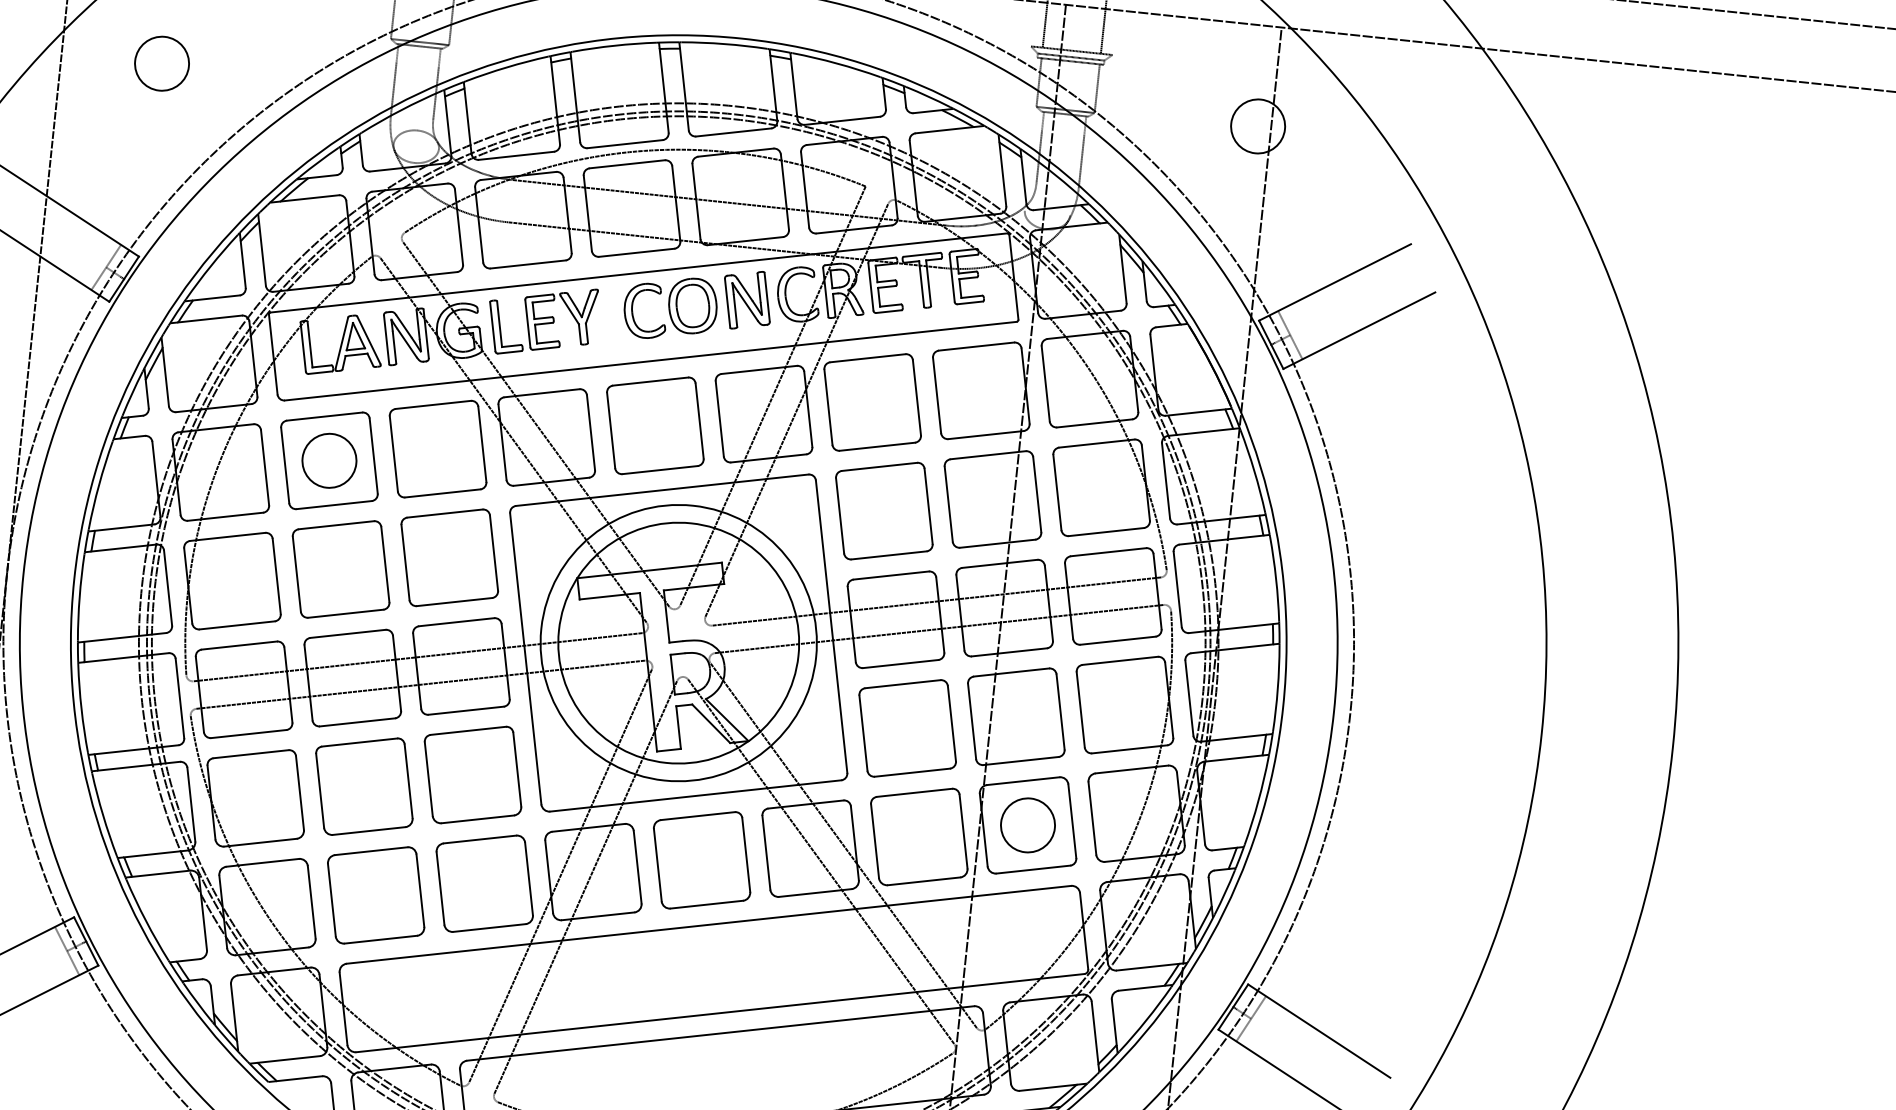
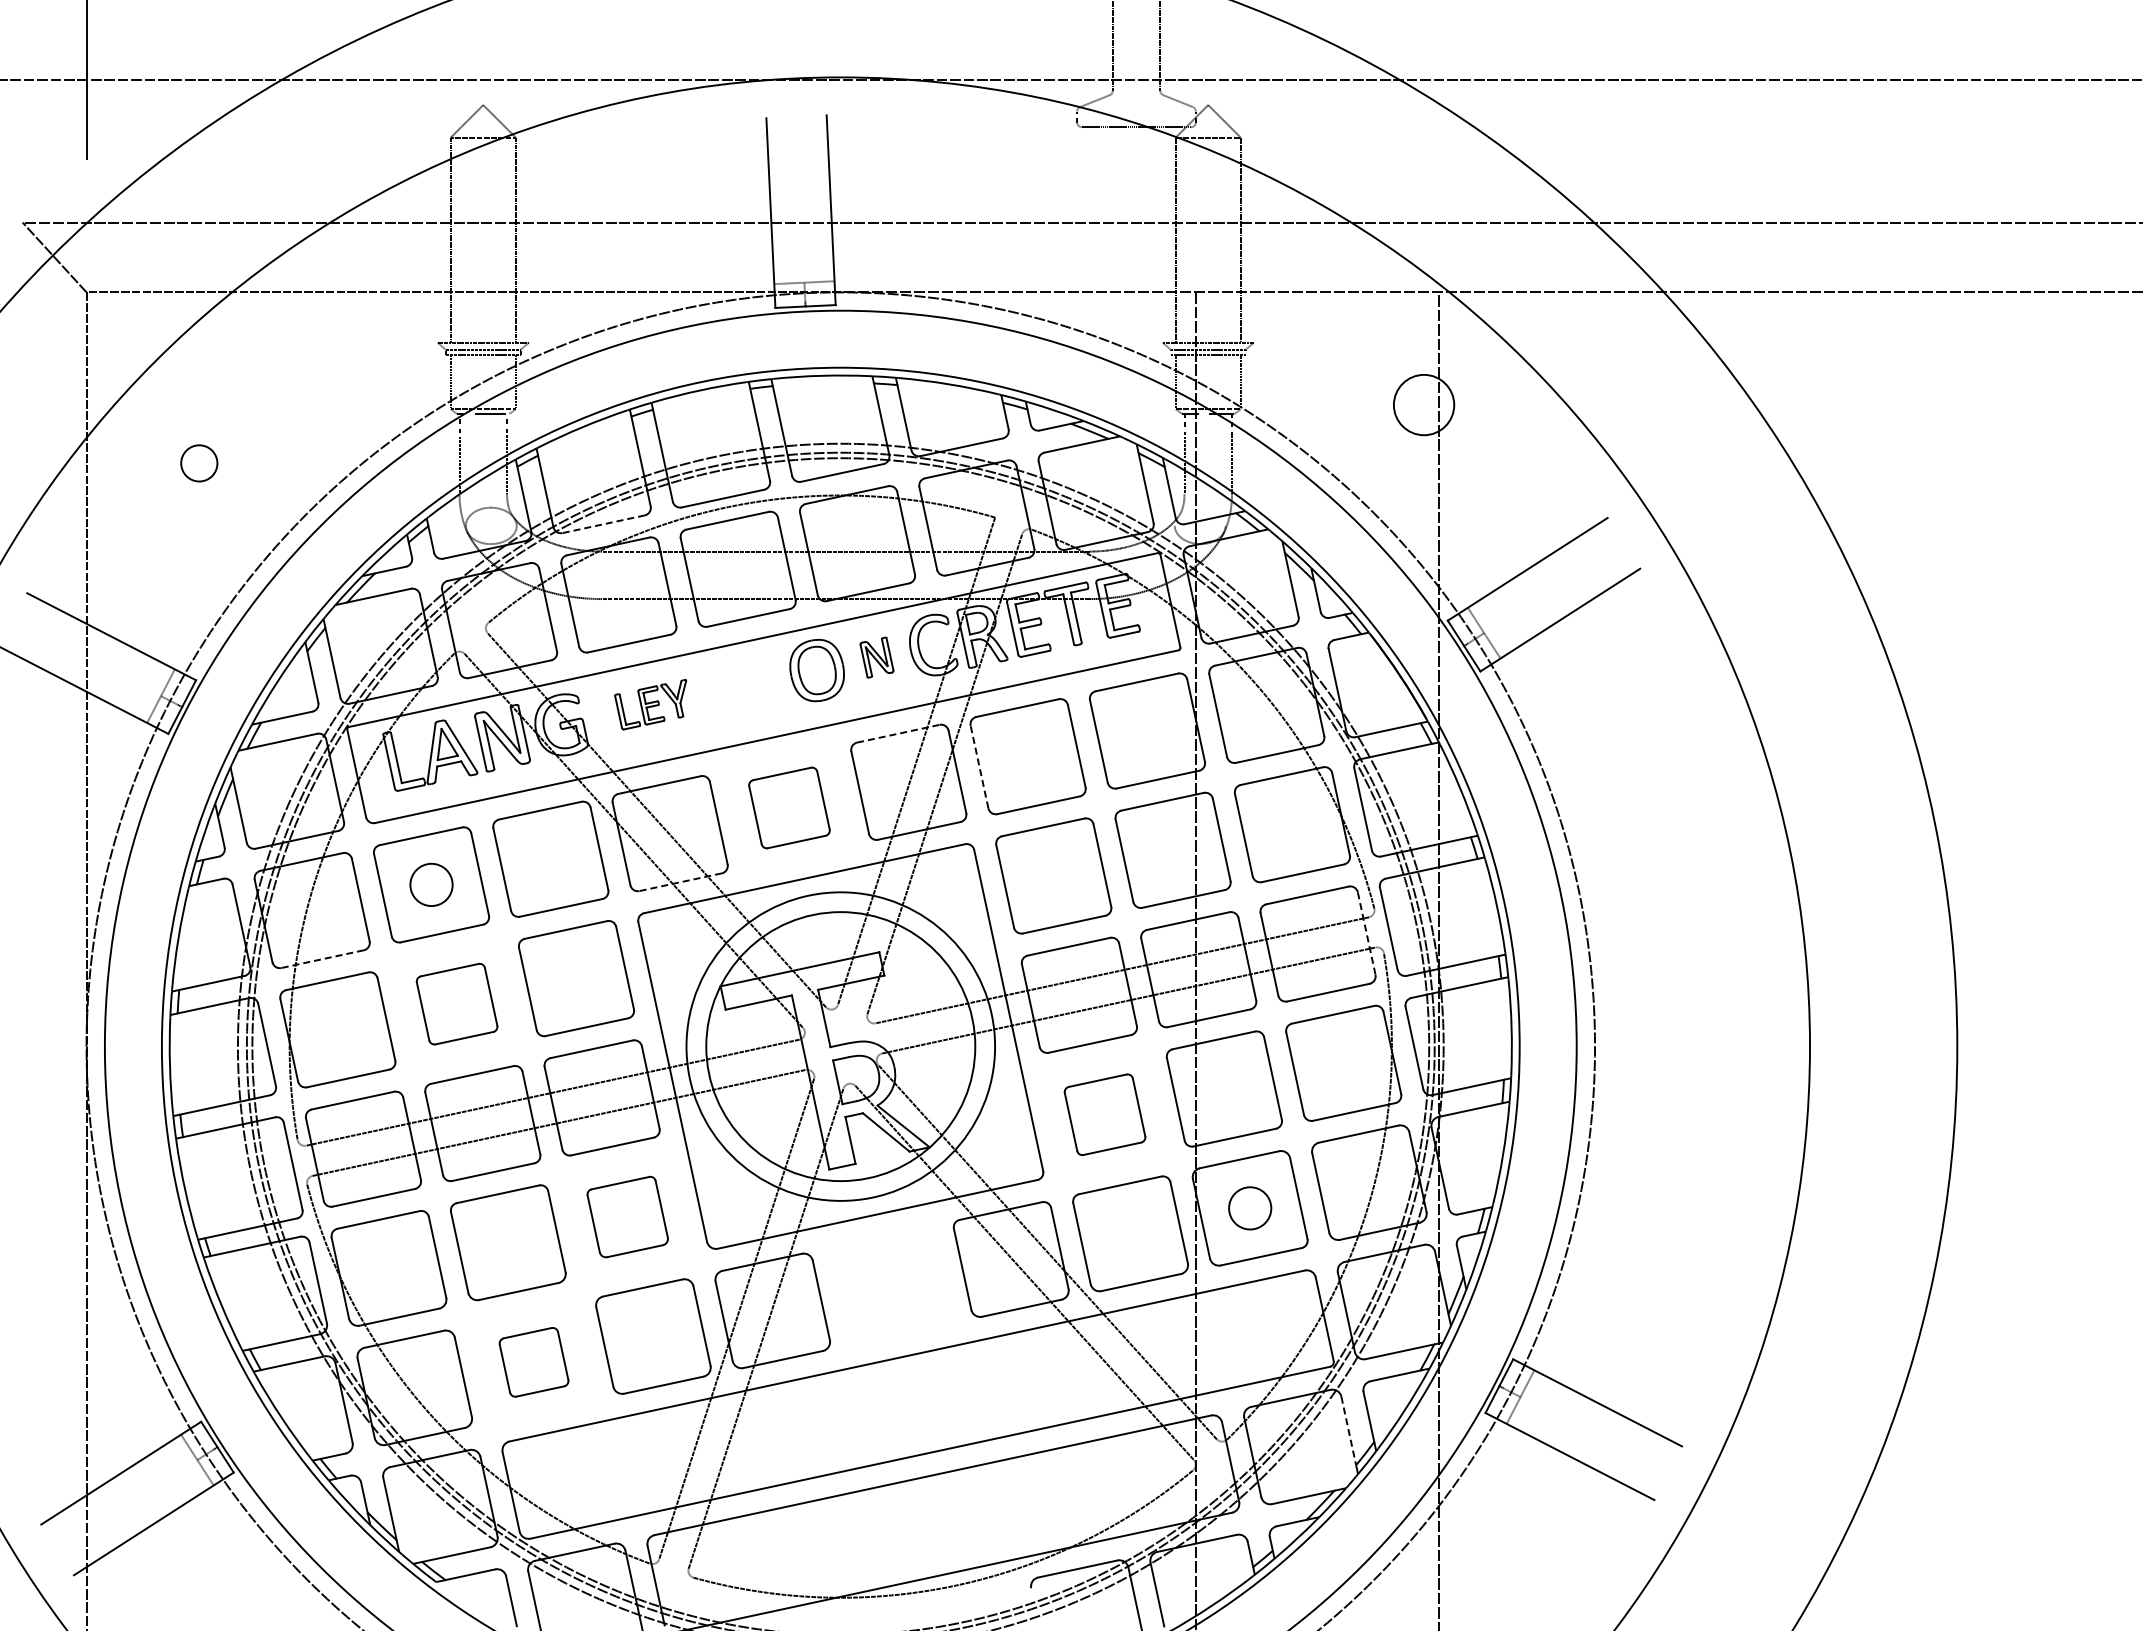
circle: (162, 63) -> (199, 463), size x0.6
line: (516, 156) -> (603, 524), solid -> dashed
part: (746, 299) -> (876, 657), size x0.6
part: (633, 311) -> (751, 683), removed
part: (541, 320) -> (650, 704), size x0.6
line: (759, 369) -> (898, 733), solid -> dashed
line: (828, 406) -> (979, 766), solid -> dashed
part: (655, 425) -> (789, 807), size x0.7
circle: (329, 460) -> (431, 884), size x0.7
line: (551, 481) -> (680, 882), solid -> dashed
line: (225, 517) -> (322, 959), solid -> dashed
part: (340, 568) -> (456, 1003), size x0.7
line: (1157, 592) -> (1366, 934), solid -> dashed
part: (907, 728) -> (1104, 1114), size x0.7
part: (472, 774) -> (627, 1216), size x0.7
circle: (1028, 825) -> (1250, 1208), size x0.7
part: (701, 859) -> (891, 1284), removed
part: (375, 895) -> (533, 1362), size x0.6
line: (1094, 1033) -> (1348, 1431), solid -> dashed

